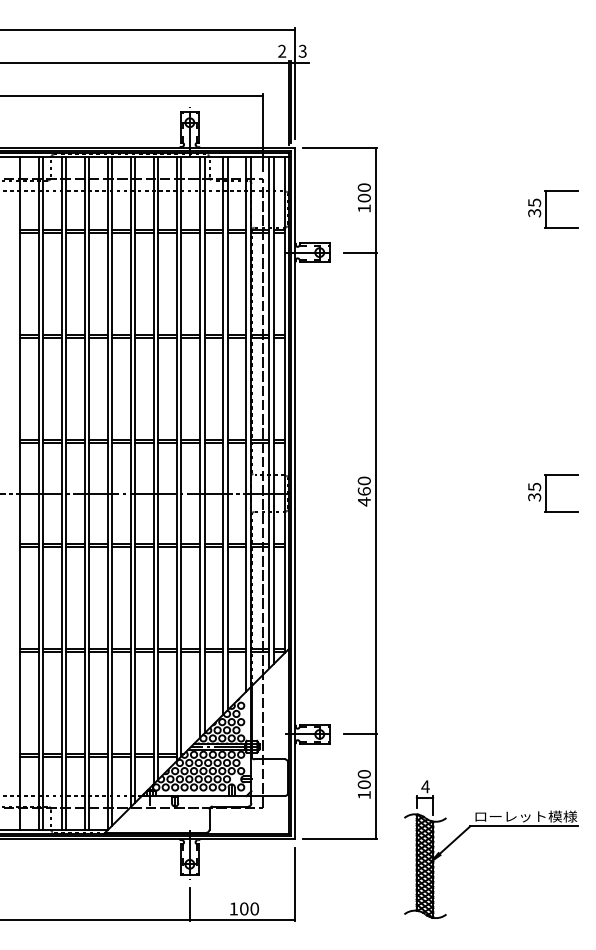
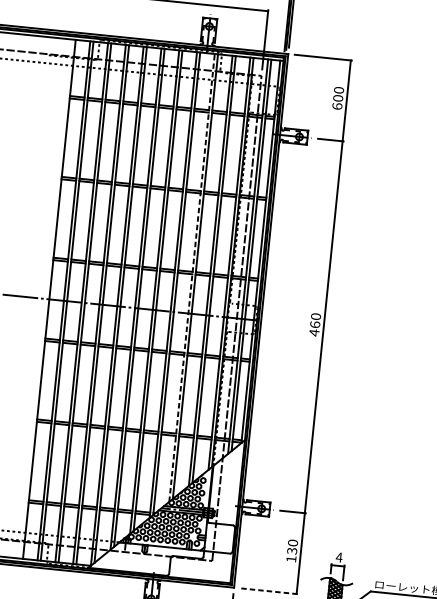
text: (363, 208) -> (336, 106), 100 -> 600
line: (200, 446) -> (192, 277), solid -> dashed
text: (364, 784) -> (292, 550), 100 -> 130
line: (339, 839) -> (268, 591), solid -> dashed

